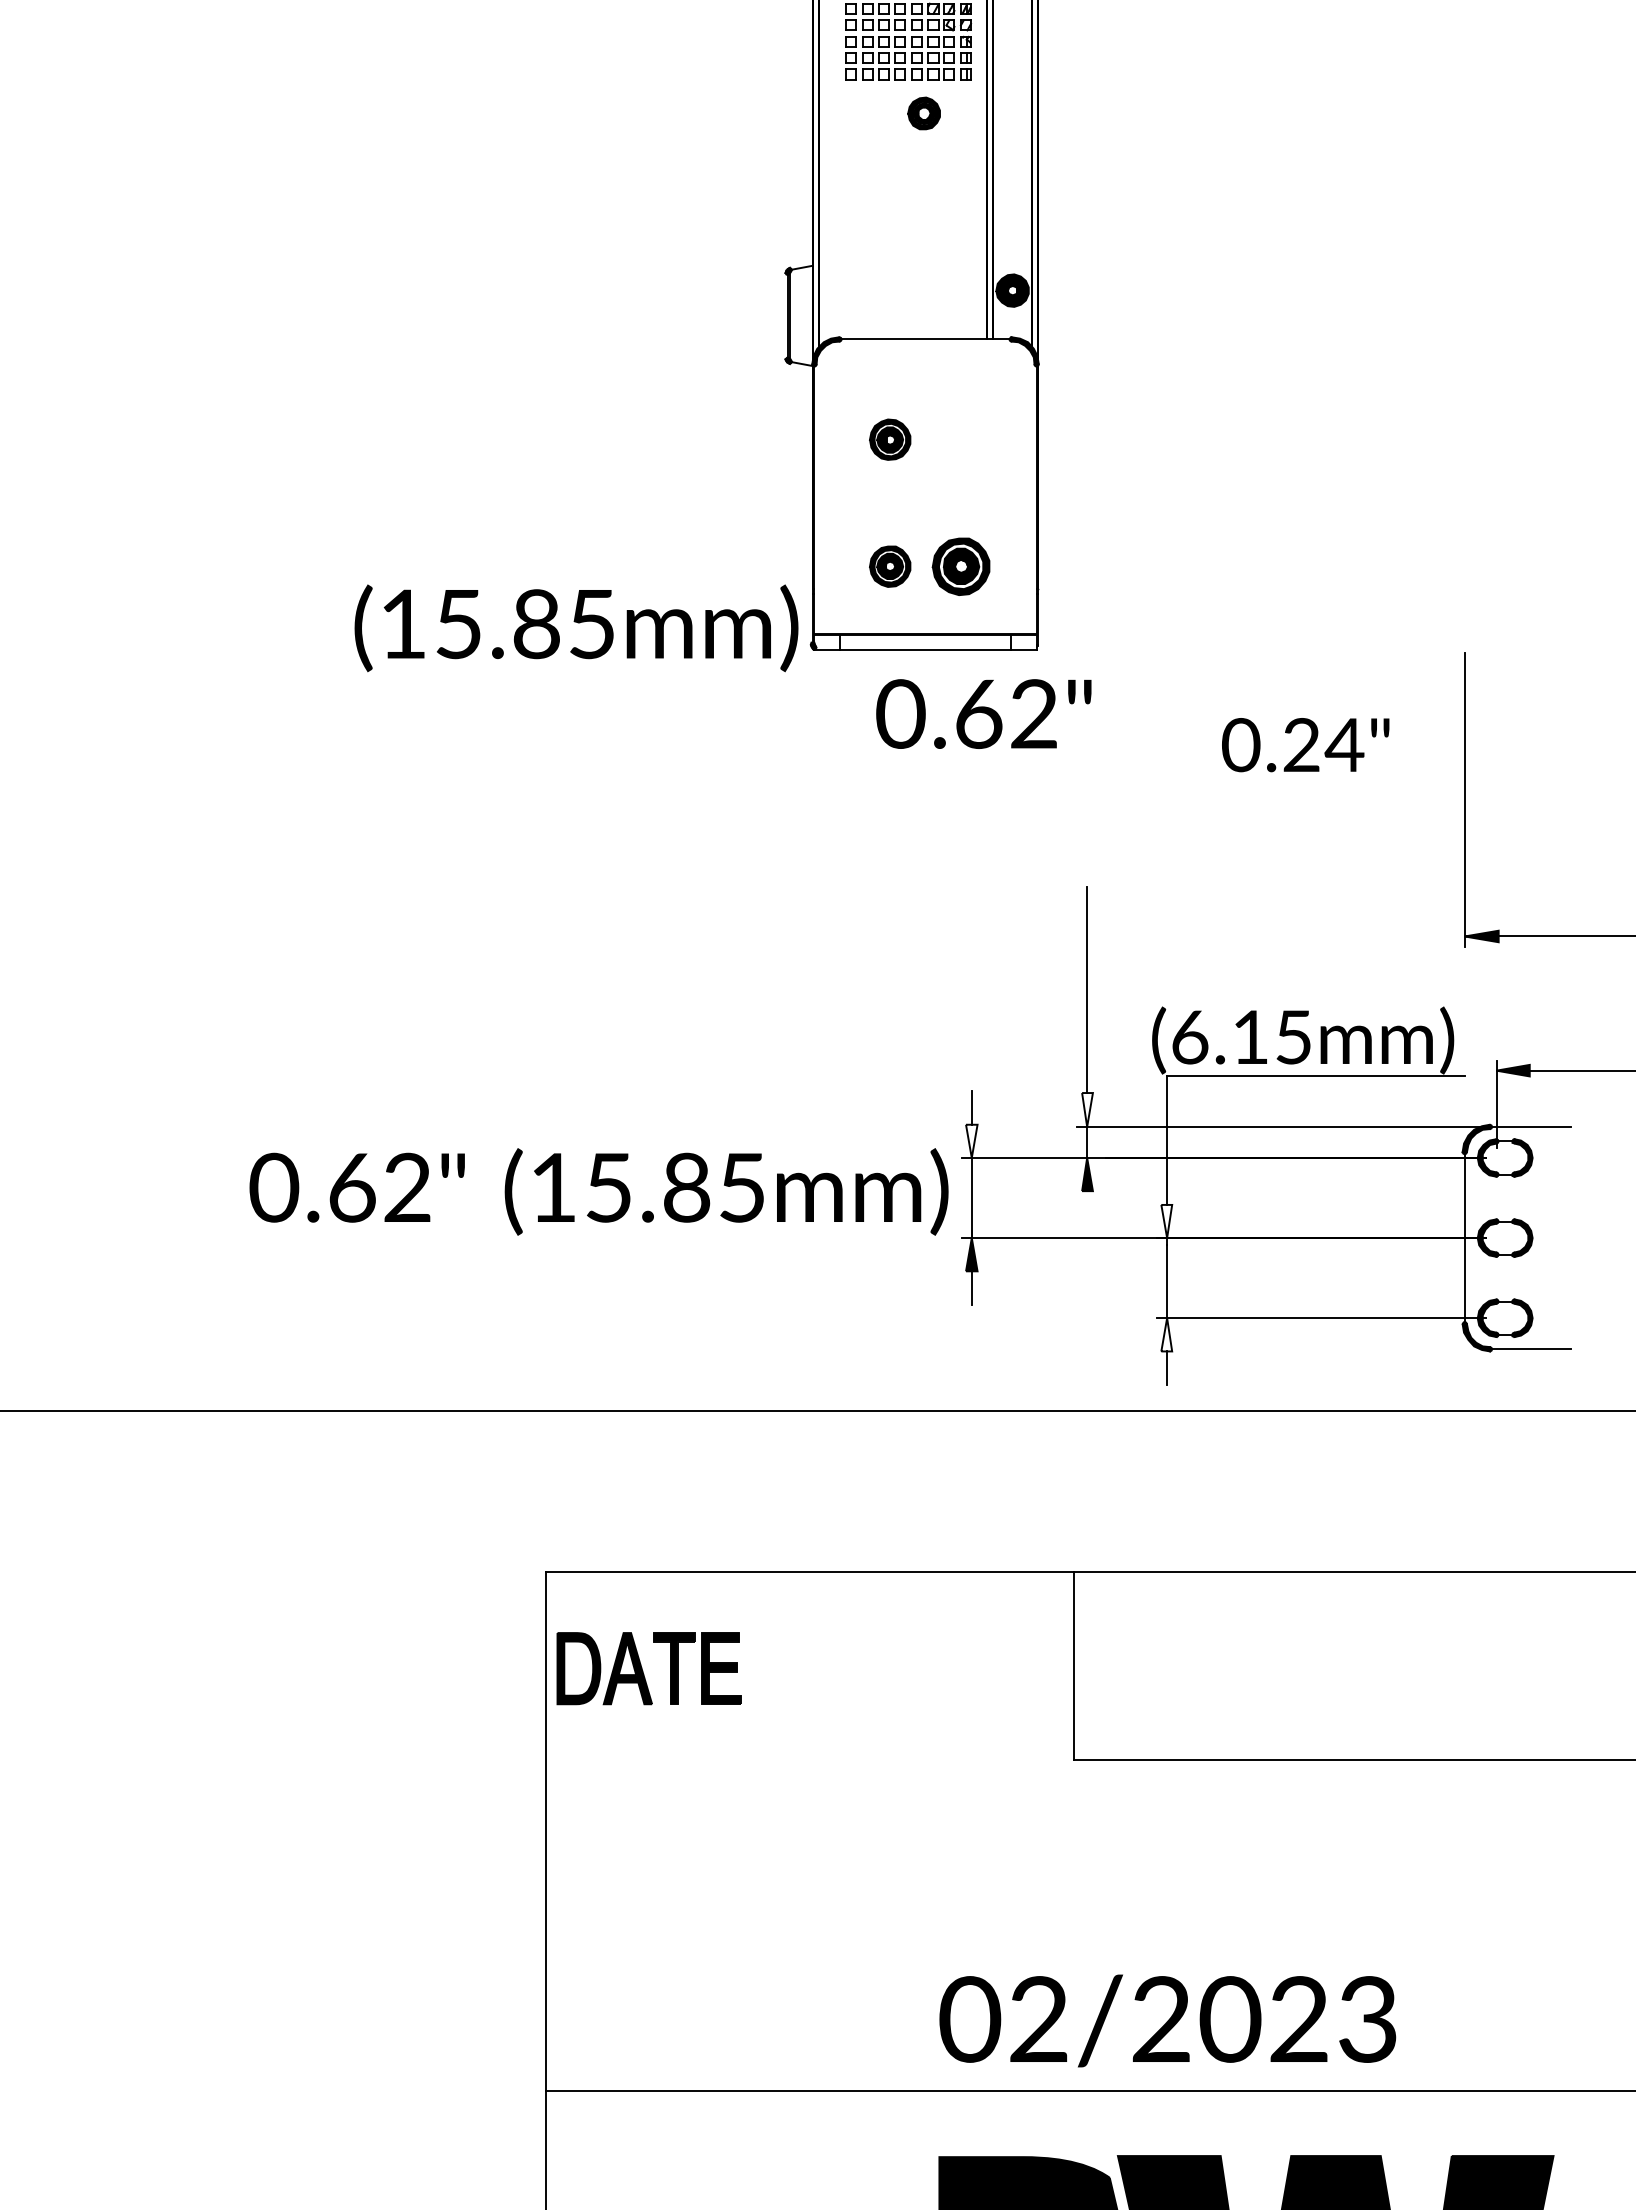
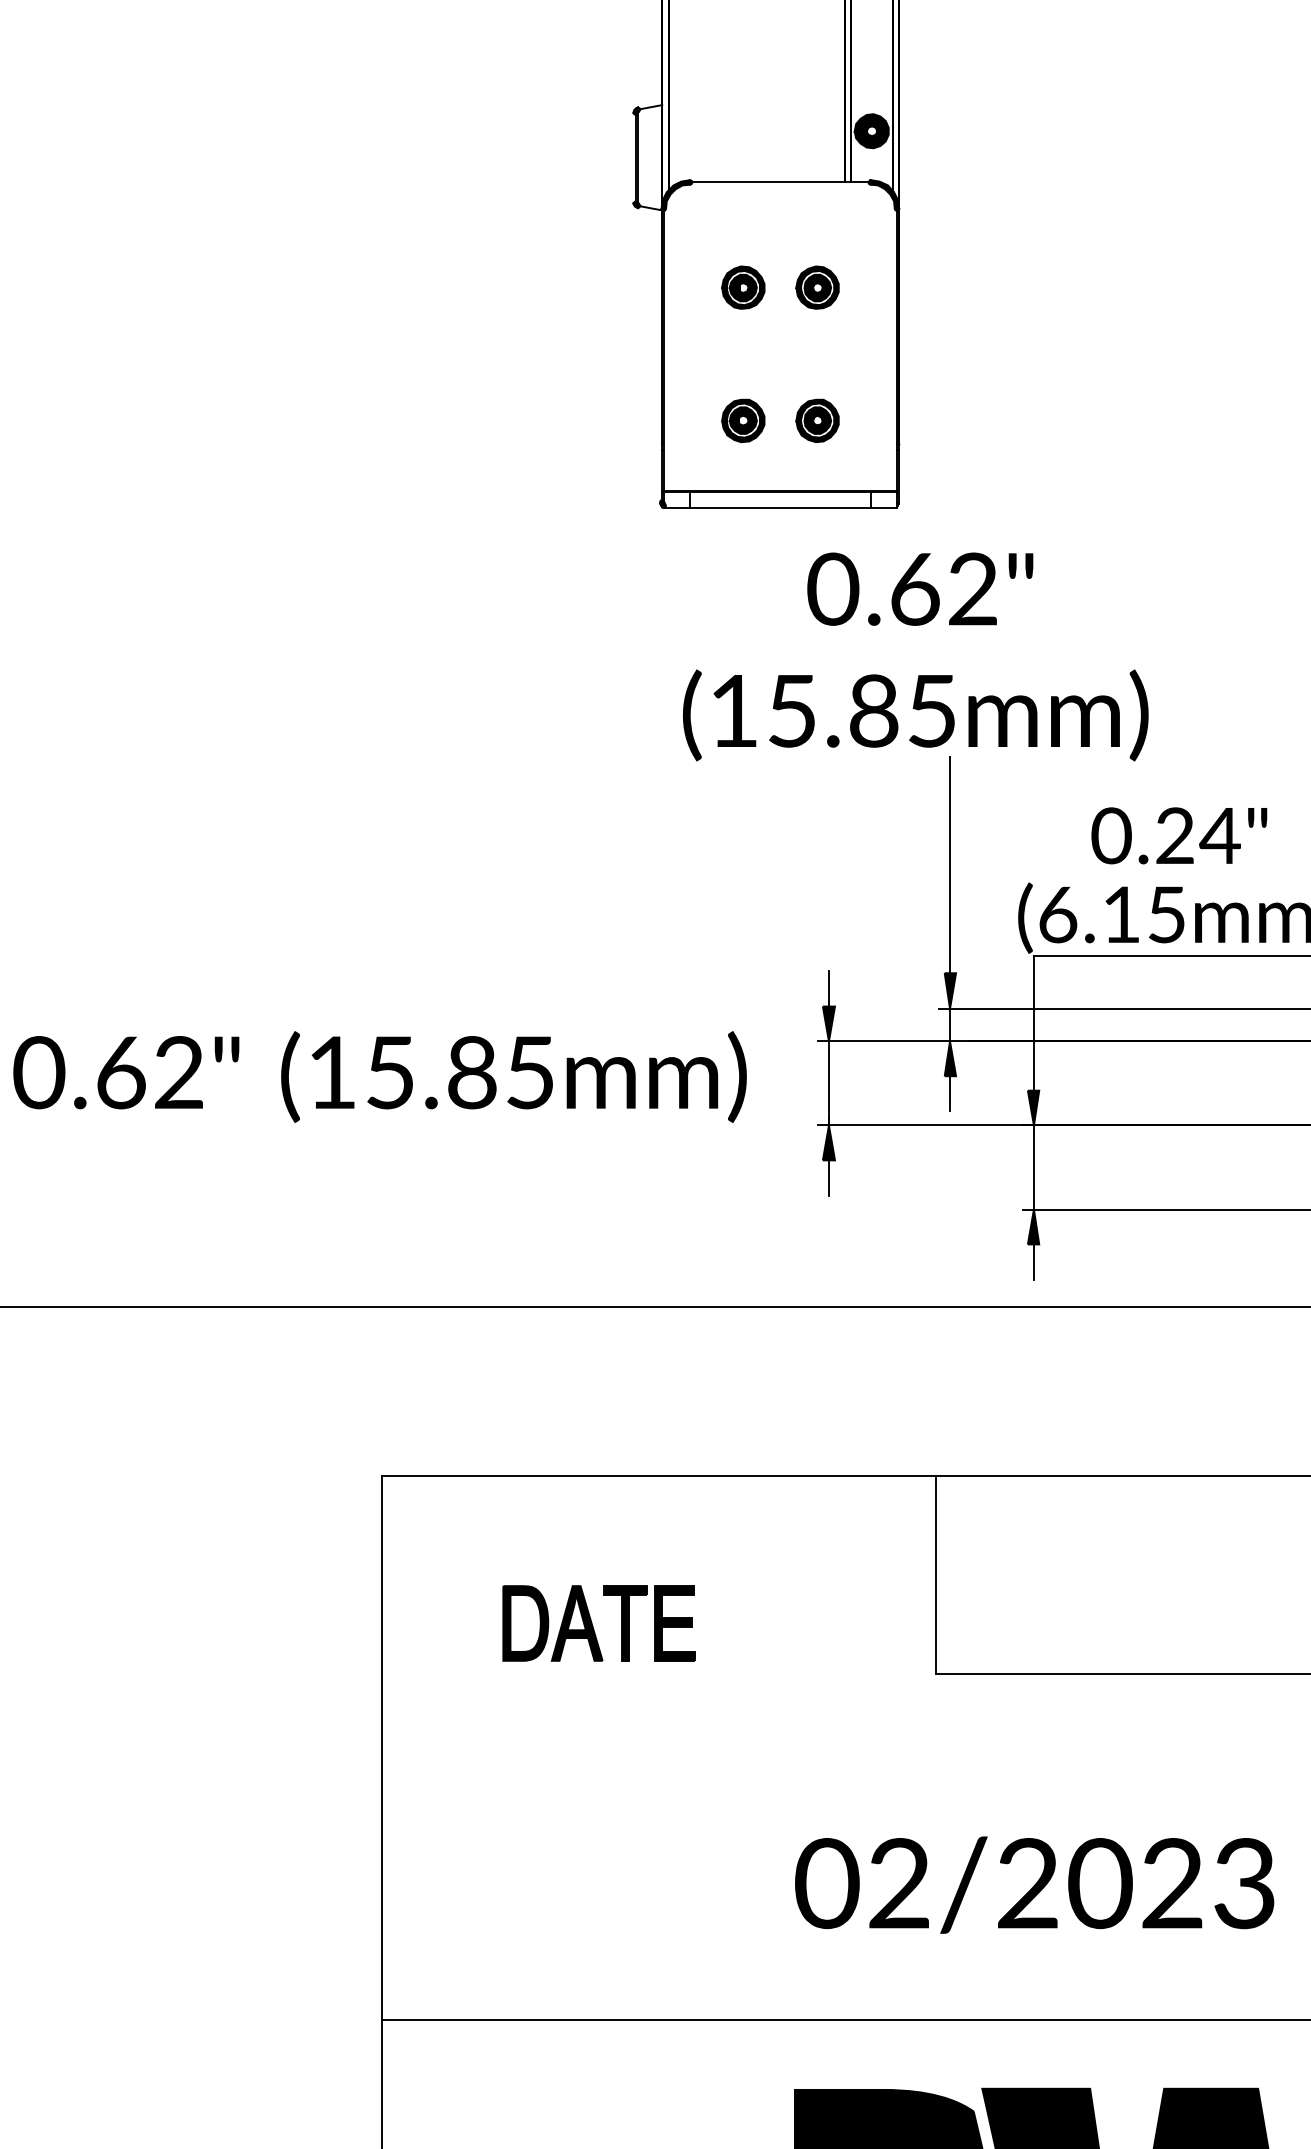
part: (960, 439) -> (817, 287), added
part: (960, 566) -> (817, 420), size x0.71
text: (576, 628) -> (915, 715), moved
text: (983, 713) -> (919, 588), moved
text: (1305, 745) -> (1179, 836), moved
fill: (1087, 1109) -> (950, 990), added
fill: (971, 1140) -> (828, 1023), added
text: (598, 1191) -> (379, 1076), moved
line: (1087, 1207) -> (950, 1093), added
fill: (1166, 1221) -> (1033, 1108), added
fill: (1166, 1334) -> (1033, 1226), added
part: (648, 1668) -> (598, 1623), moved
text: (1167, 2020) -> (1034, 1884), moved

